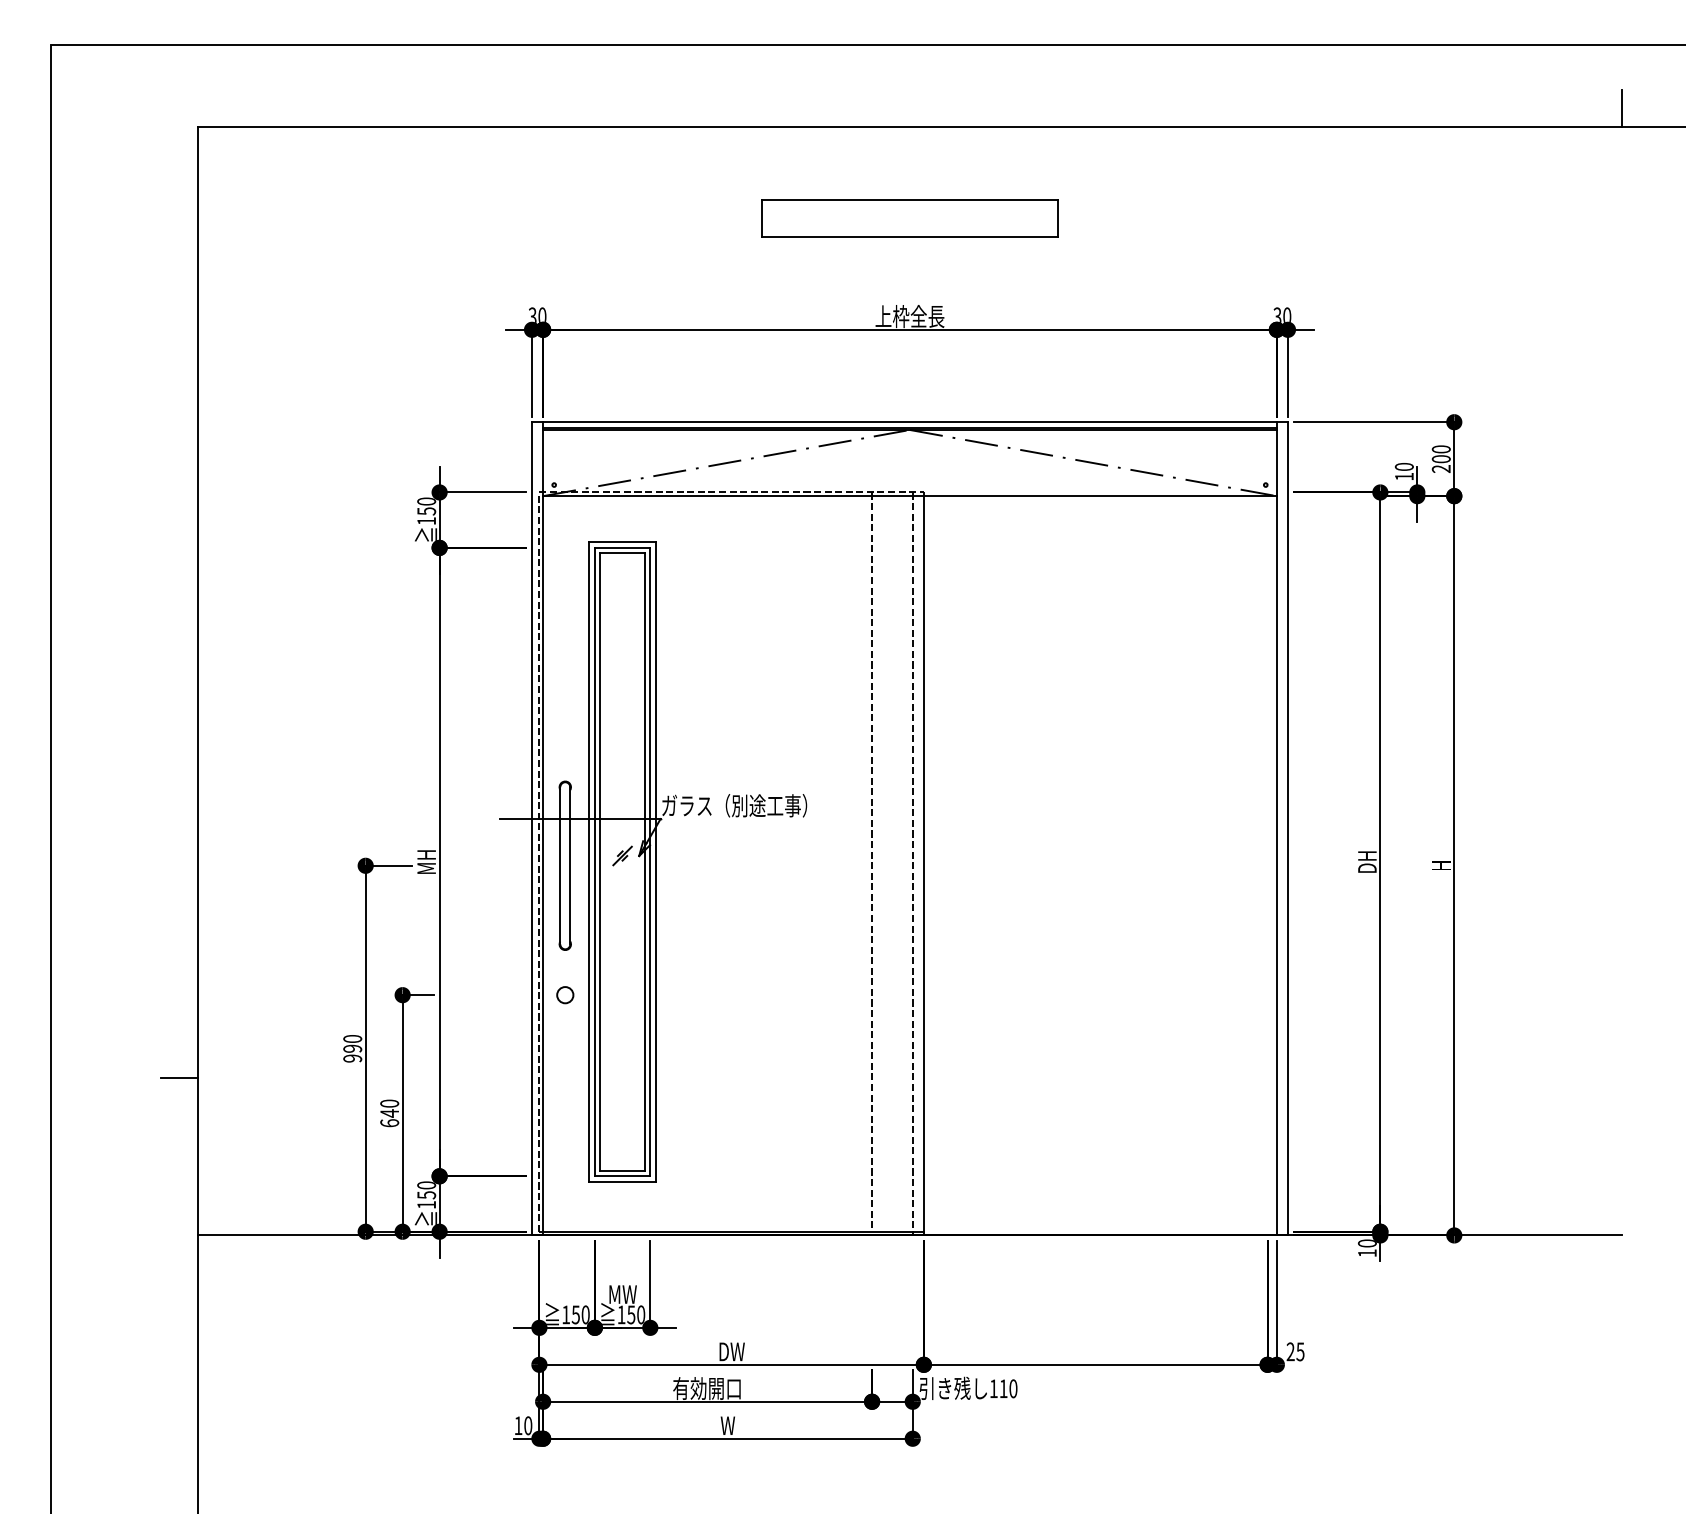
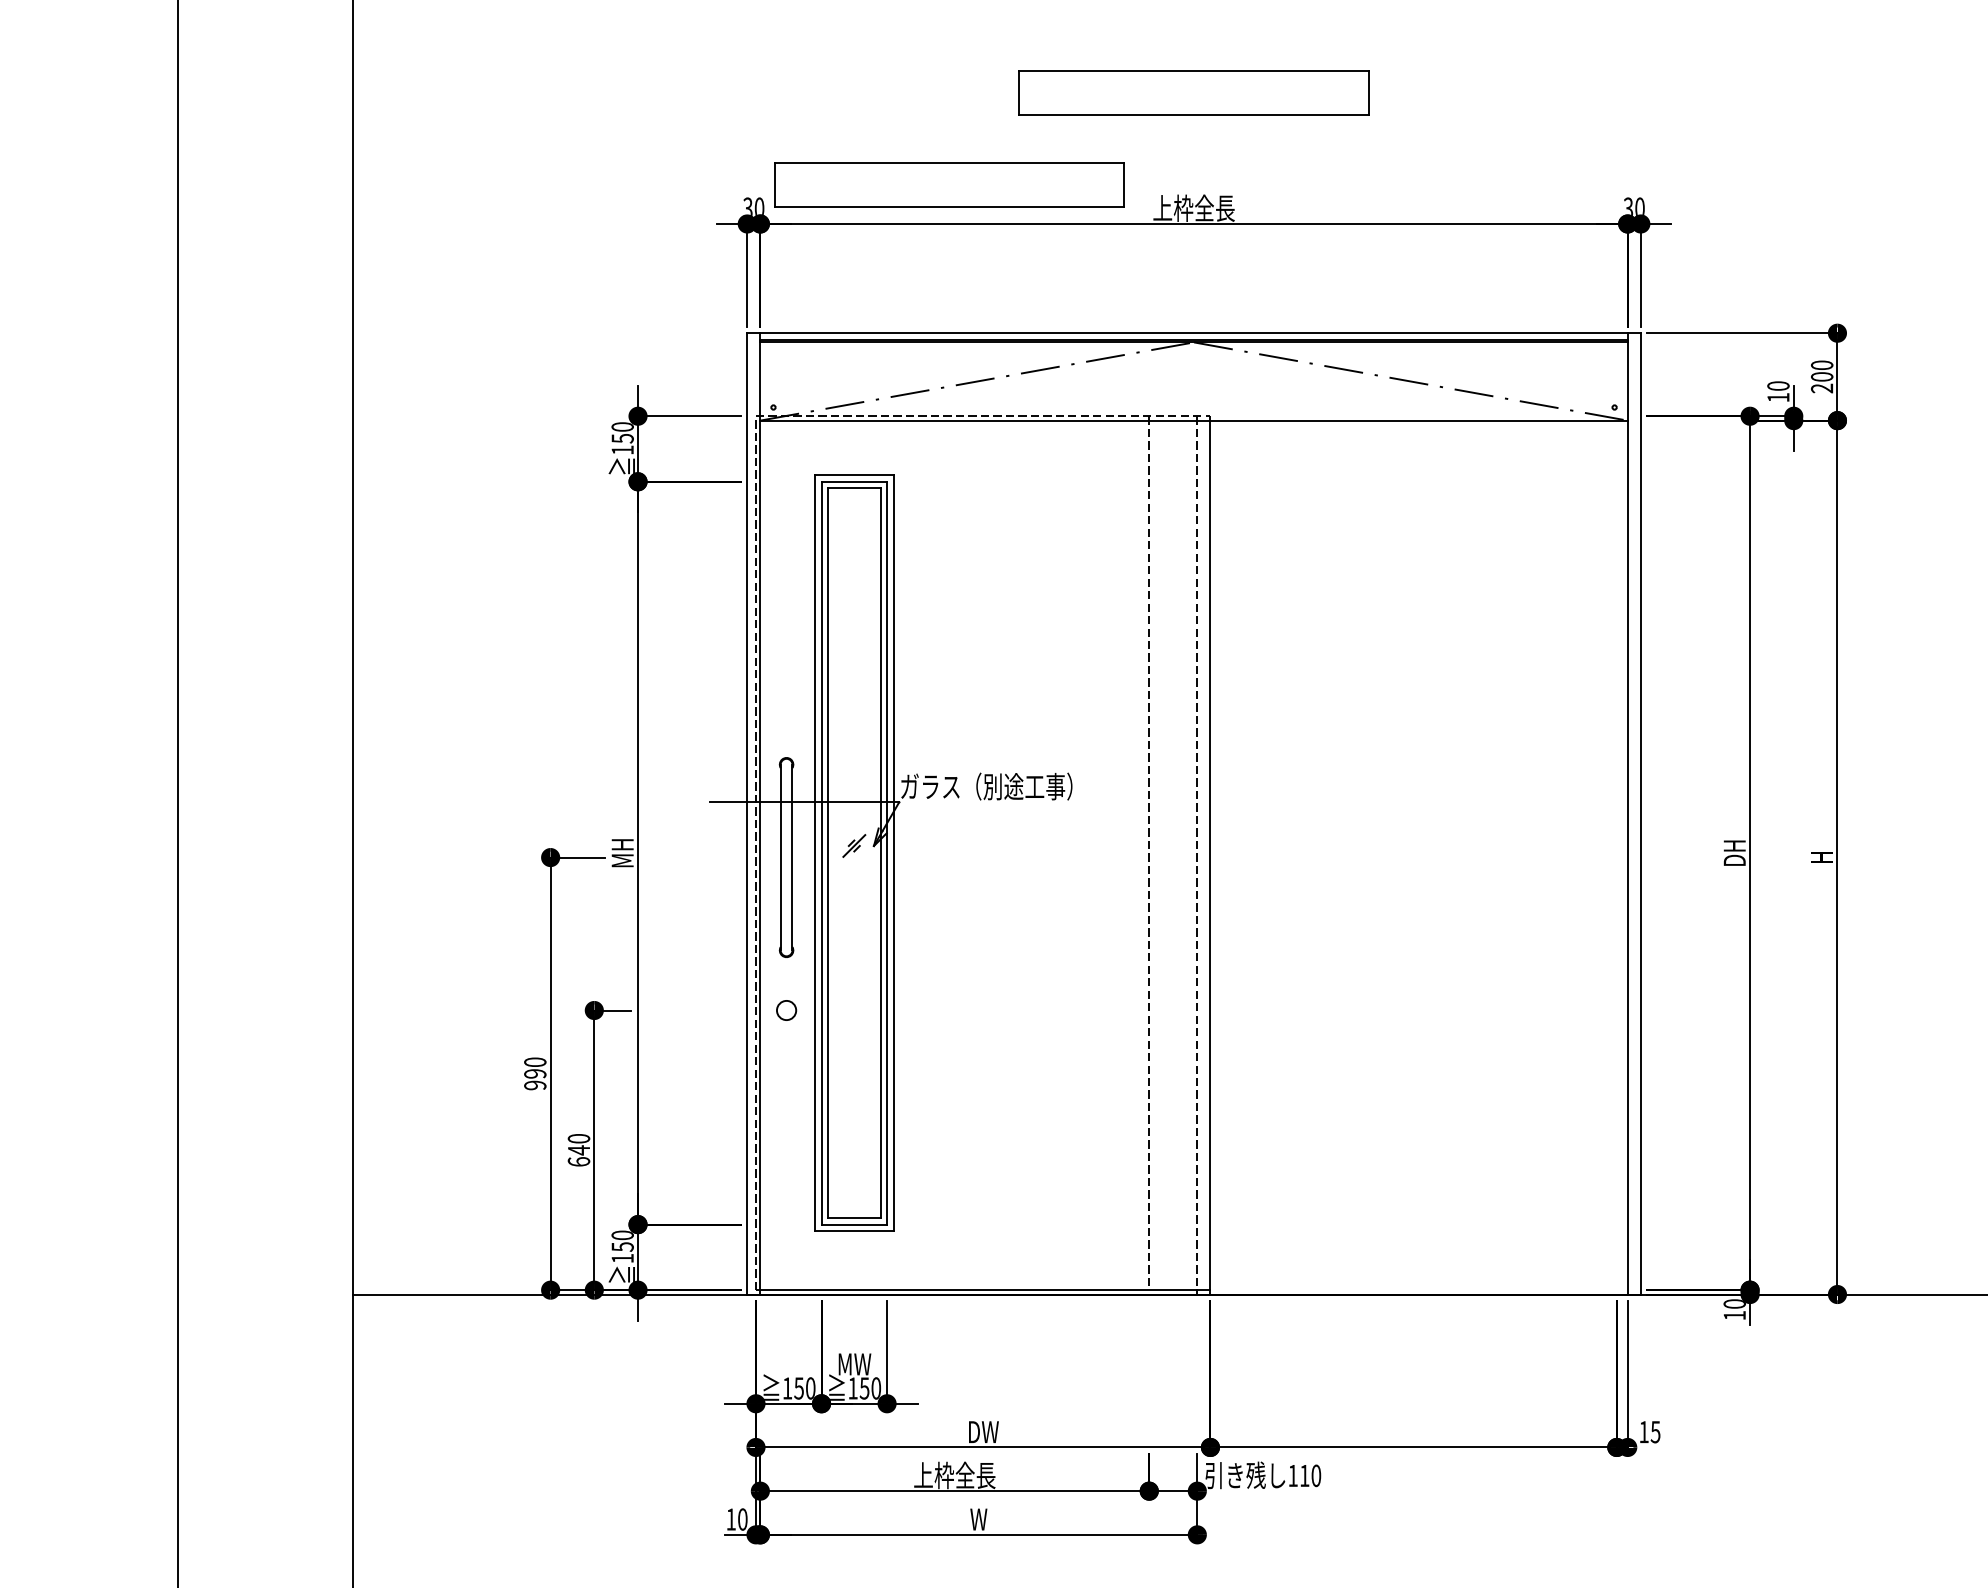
part: (702, 296) -> (948, 184), added
line: (179, 1078) -> (330, 1109), removed
text: (1290, 1351) -> (1643, 1431), 25 -> 15
text: (707, 1388) -> (954, 1475), 有効開口 -> 上枠全長

